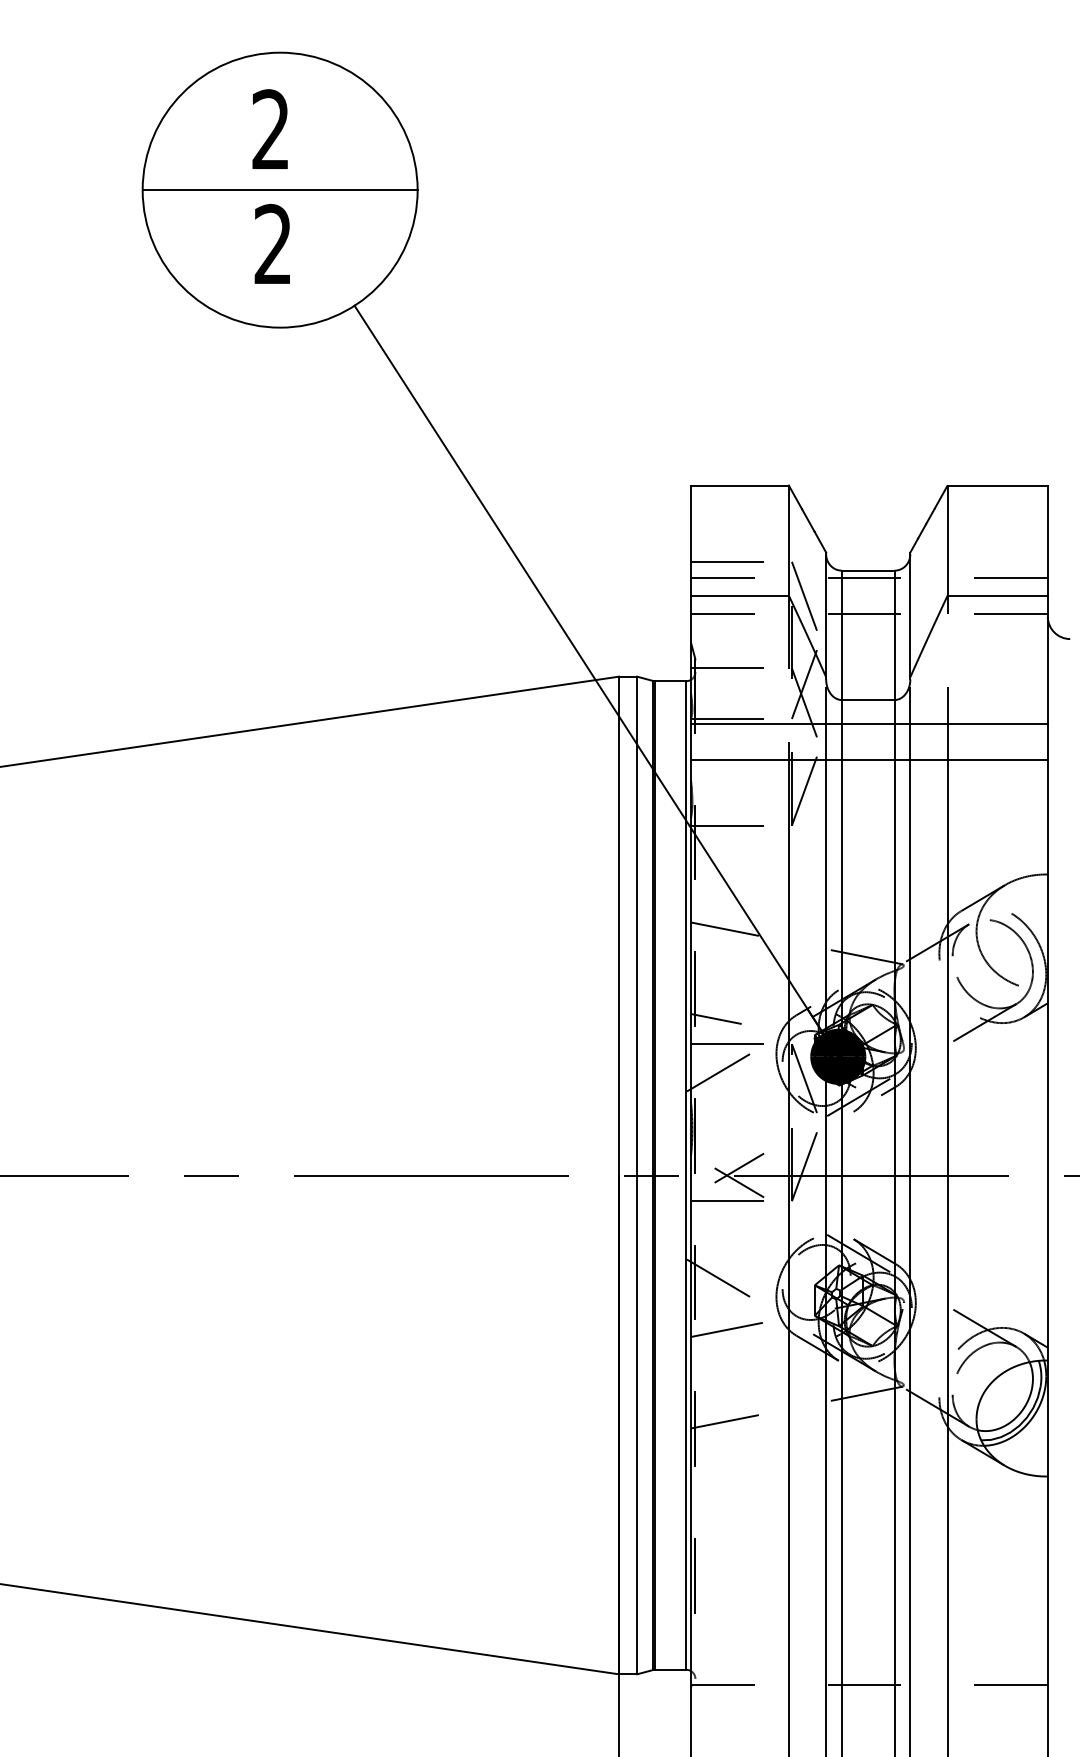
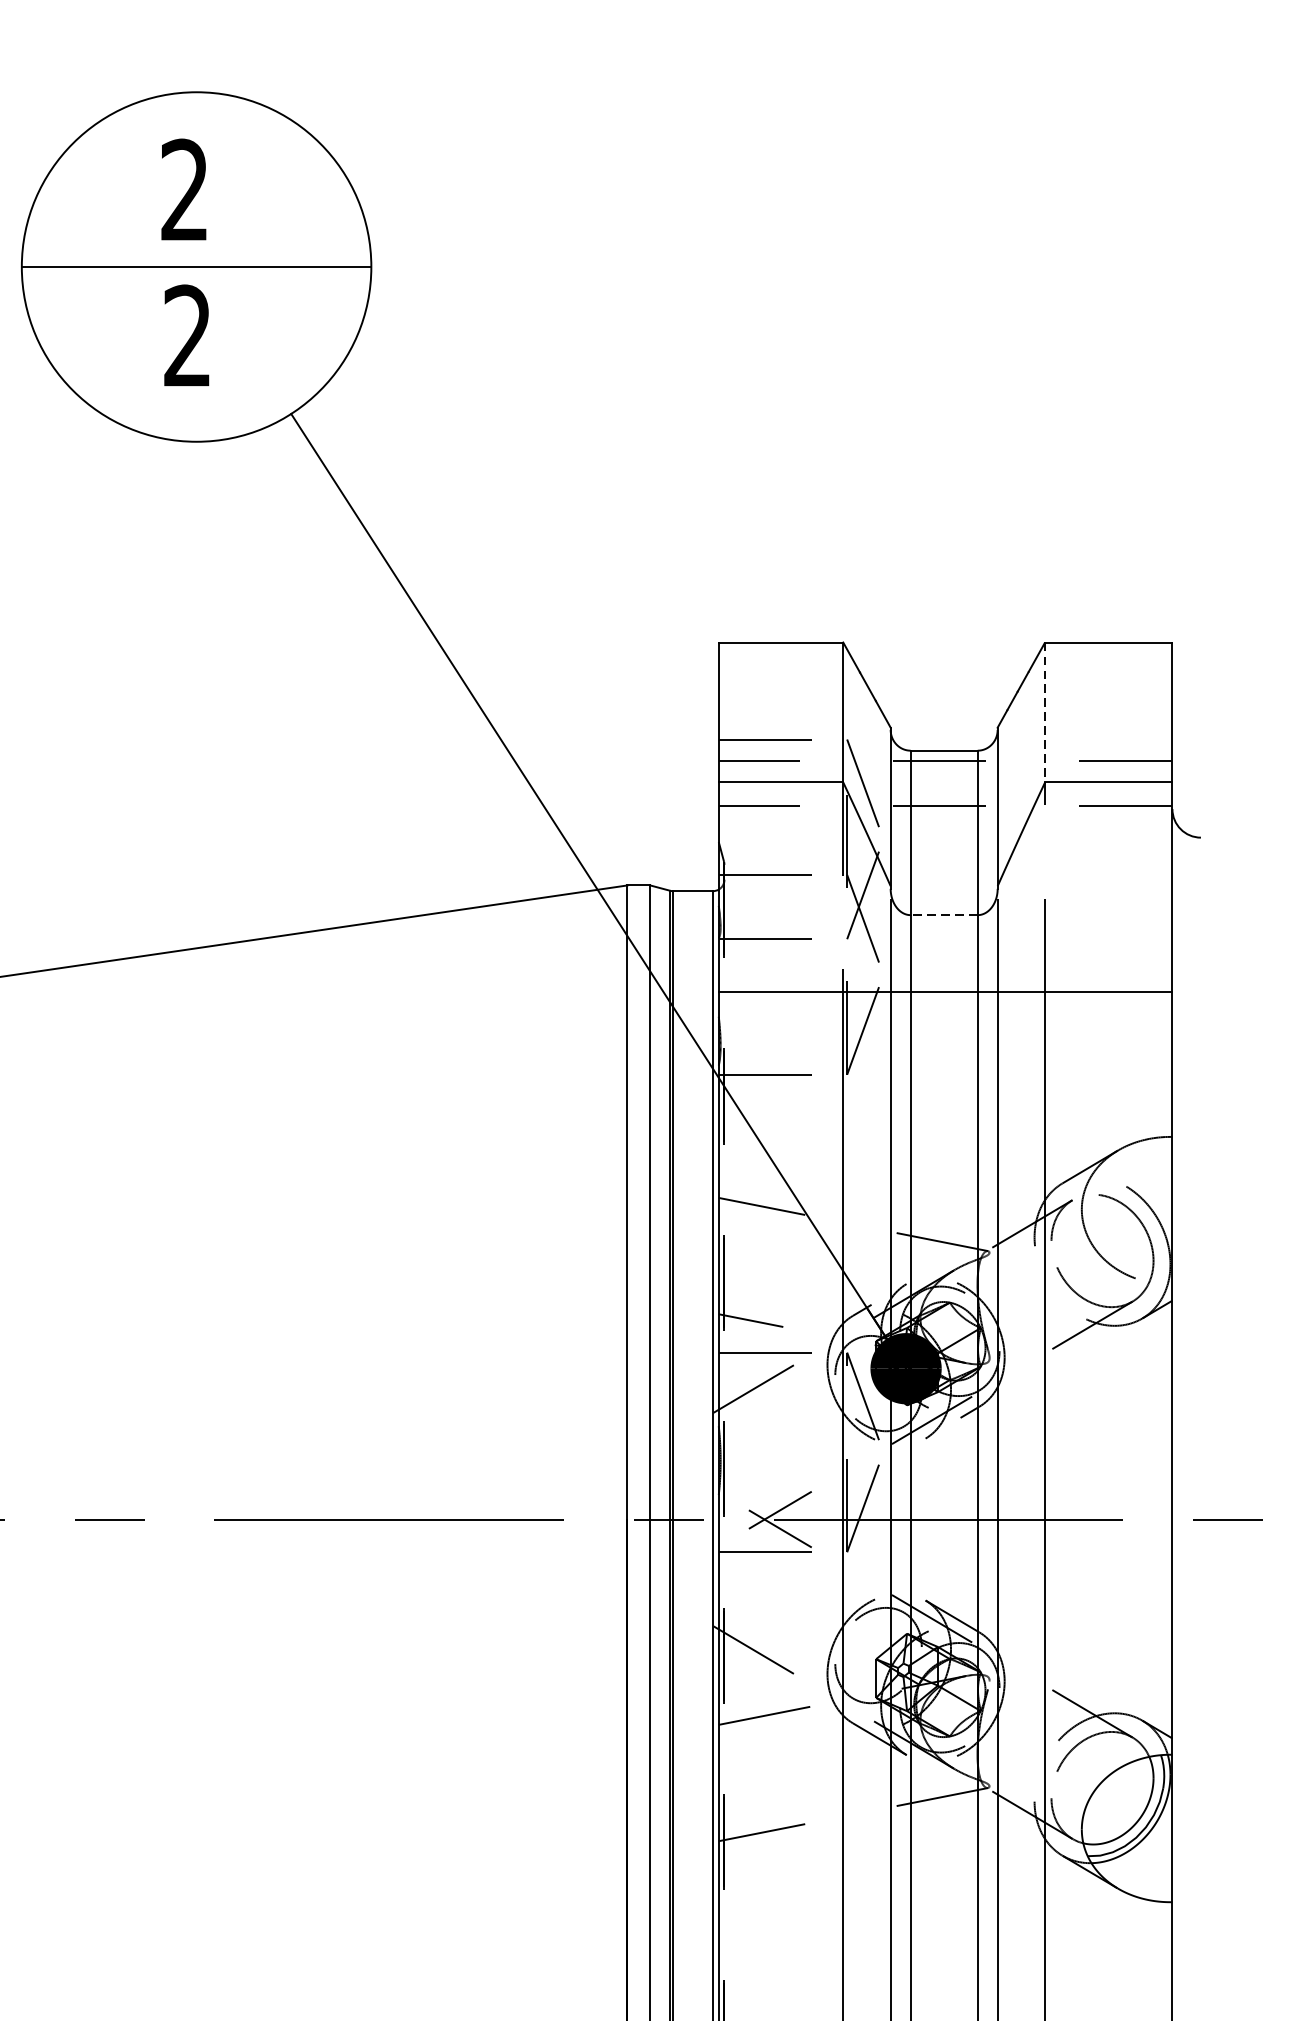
line: (947, 541) -> (1044, 713), solid -> dashed
line: (867, 700) -> (943, 915), solid -> dashed
line: (868, 724) -> (944, 946), removed

